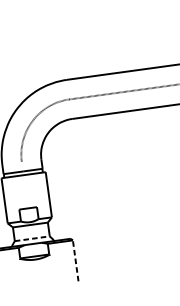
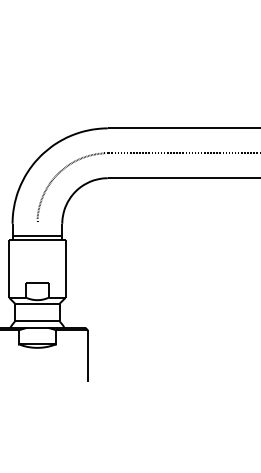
line: (32, 238) -> (37, 321), dashed -> solid
line: (75, 260) -> (87, 355), dashed -> solid

